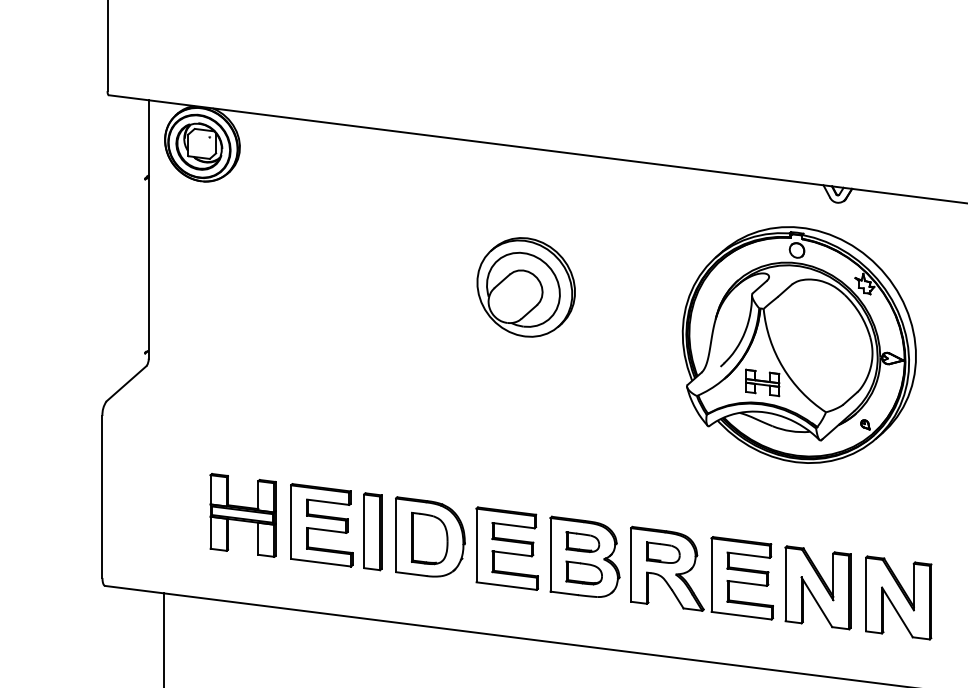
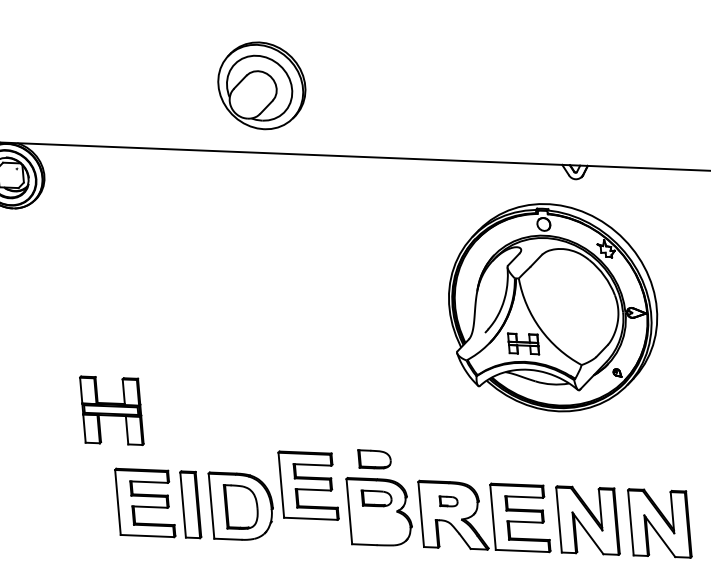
part: (525, 287) -> (261, 85), moved
part: (242, 515) -> (111, 410), moved
part: (506, 548) -> (307, 485), moved
part: (663, 552) -> (448, 501), size x0.6
part: (583, 572) -> (374, 458), moved

